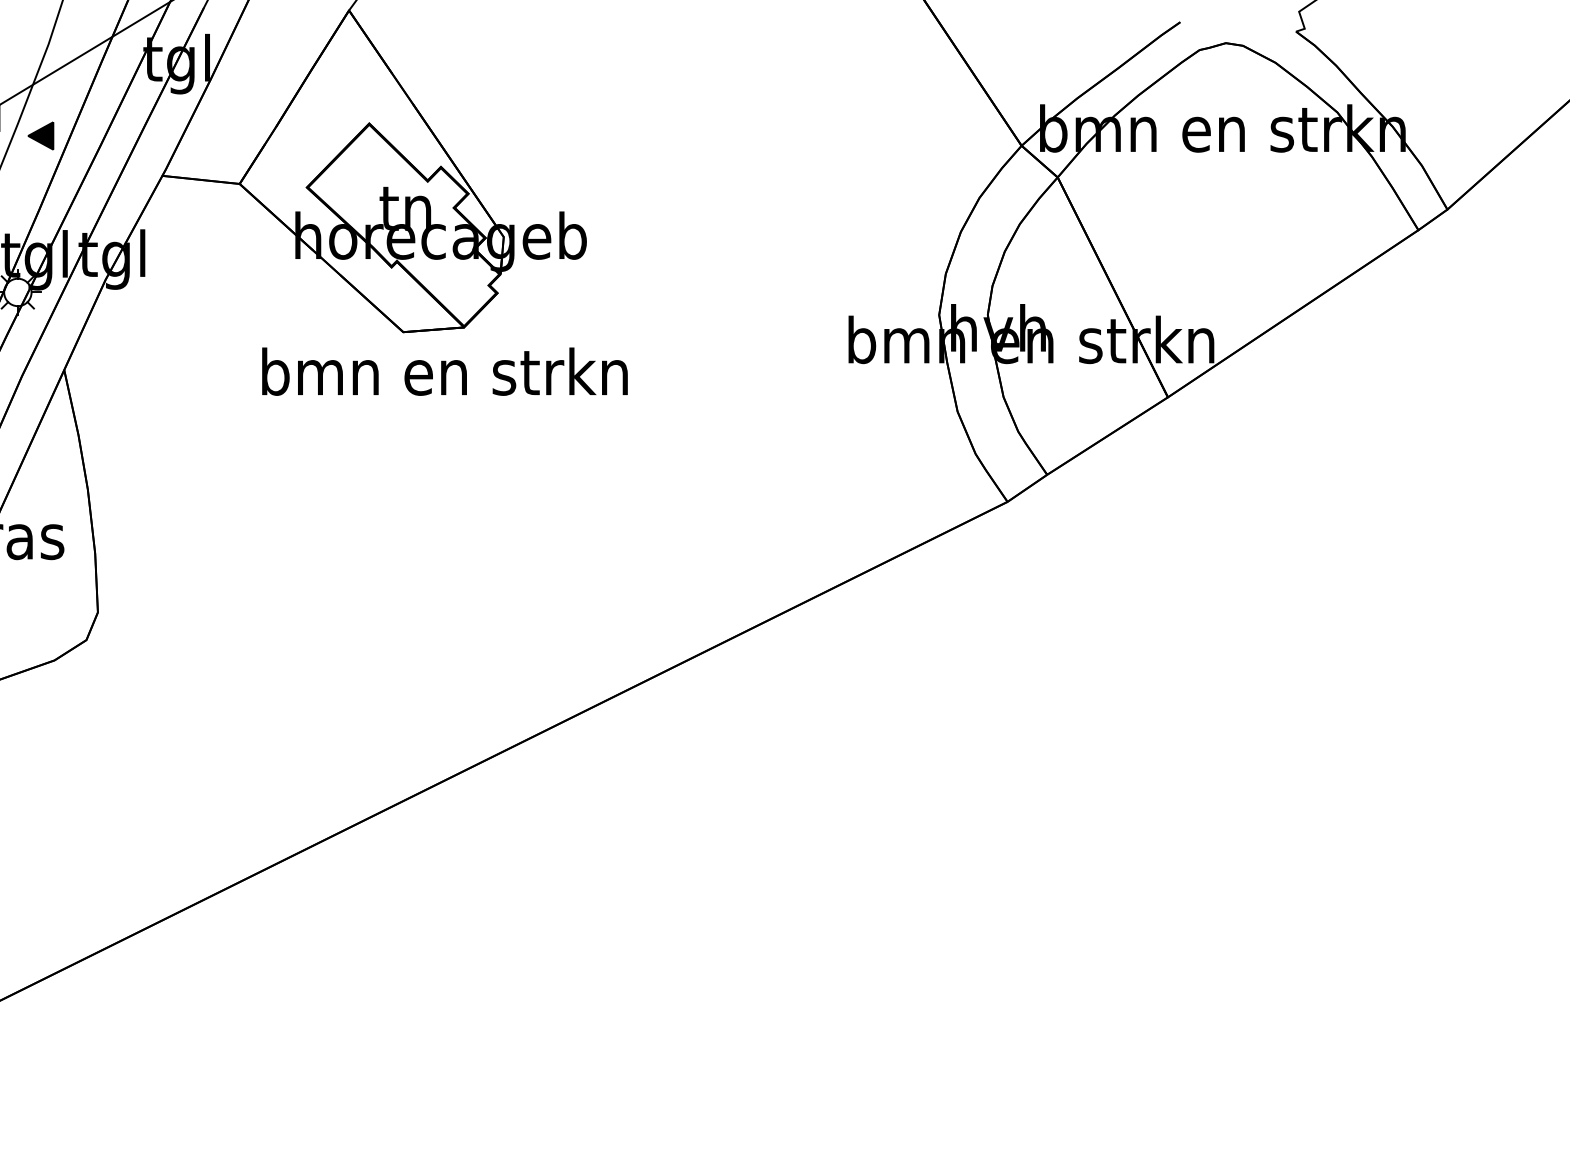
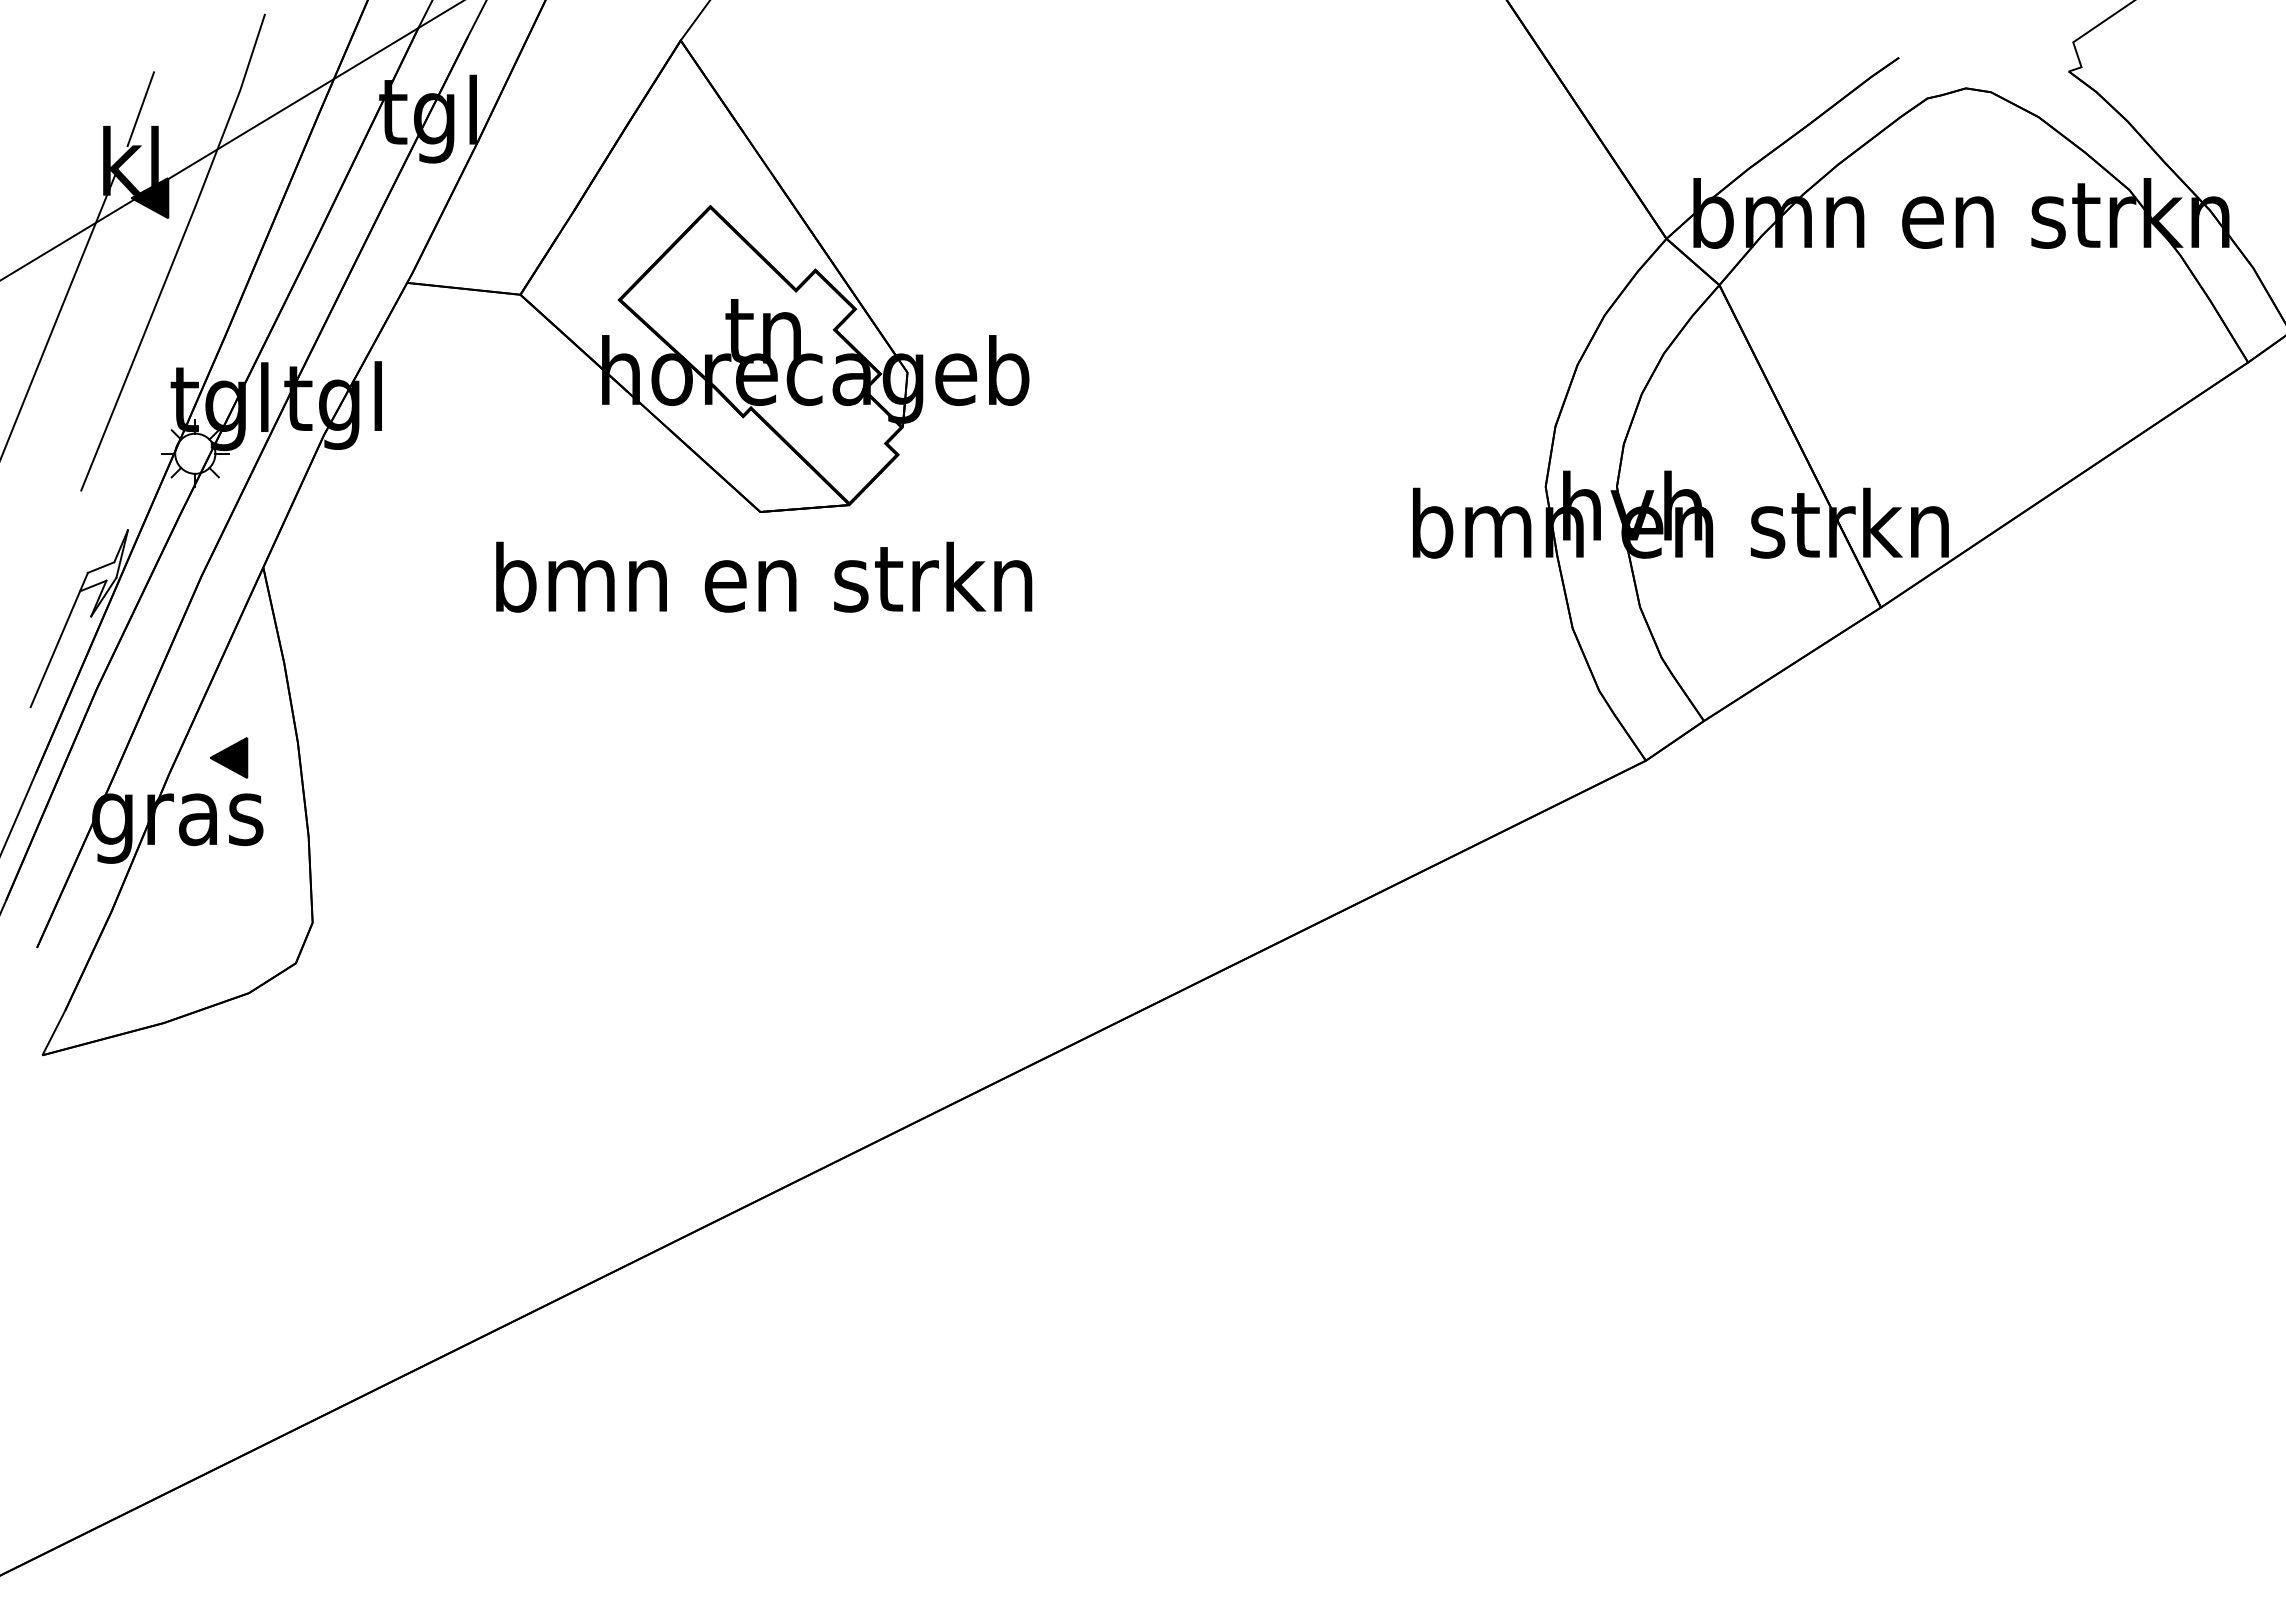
part: (40, 135) -> (228, 757), moved
text: (444, 371) -> (763, 576), moved

